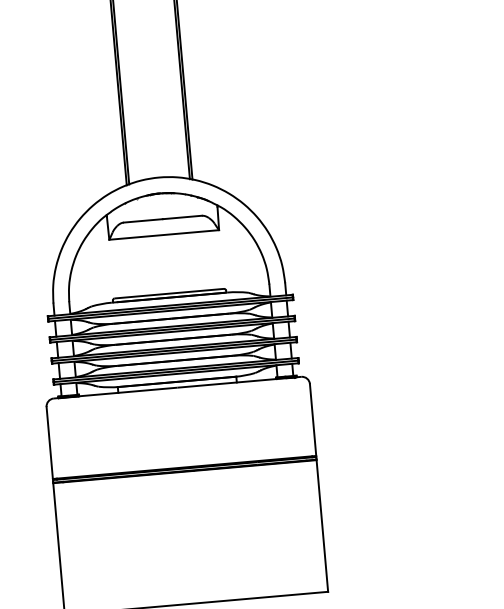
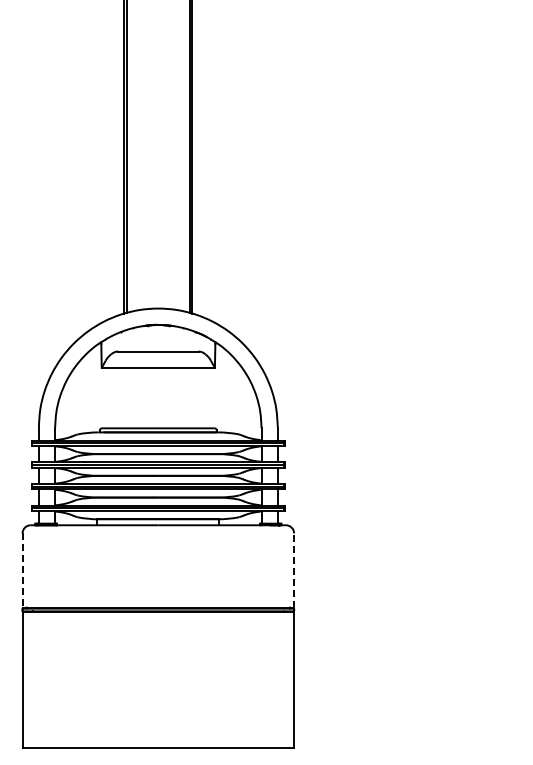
line: (313, 419) -> (294, 570), solid -> dashed
line: (49, 443) -> (22, 570), solid -> dashed

